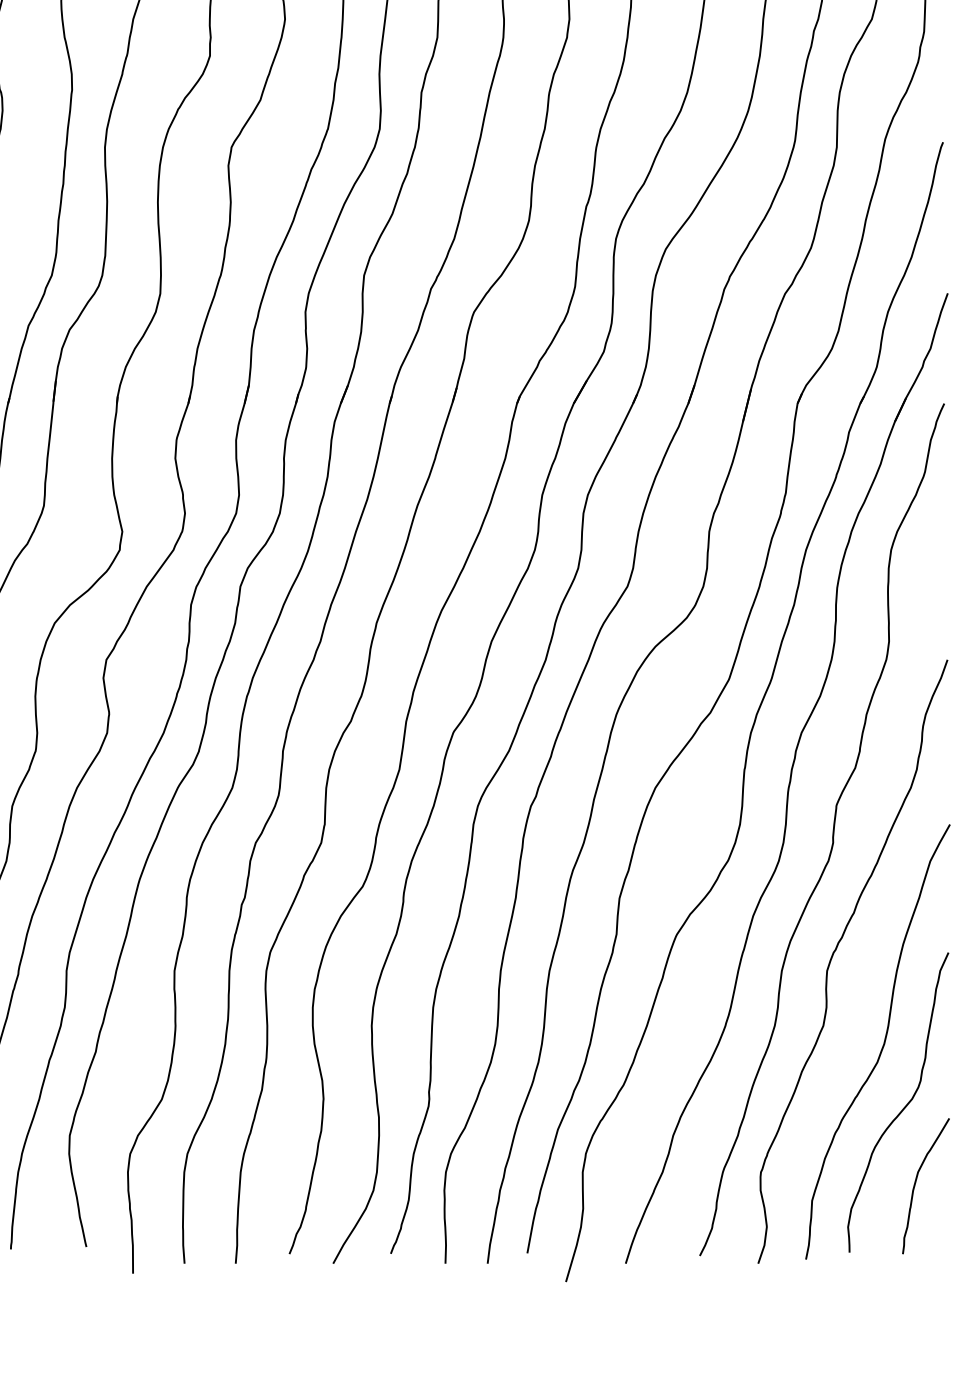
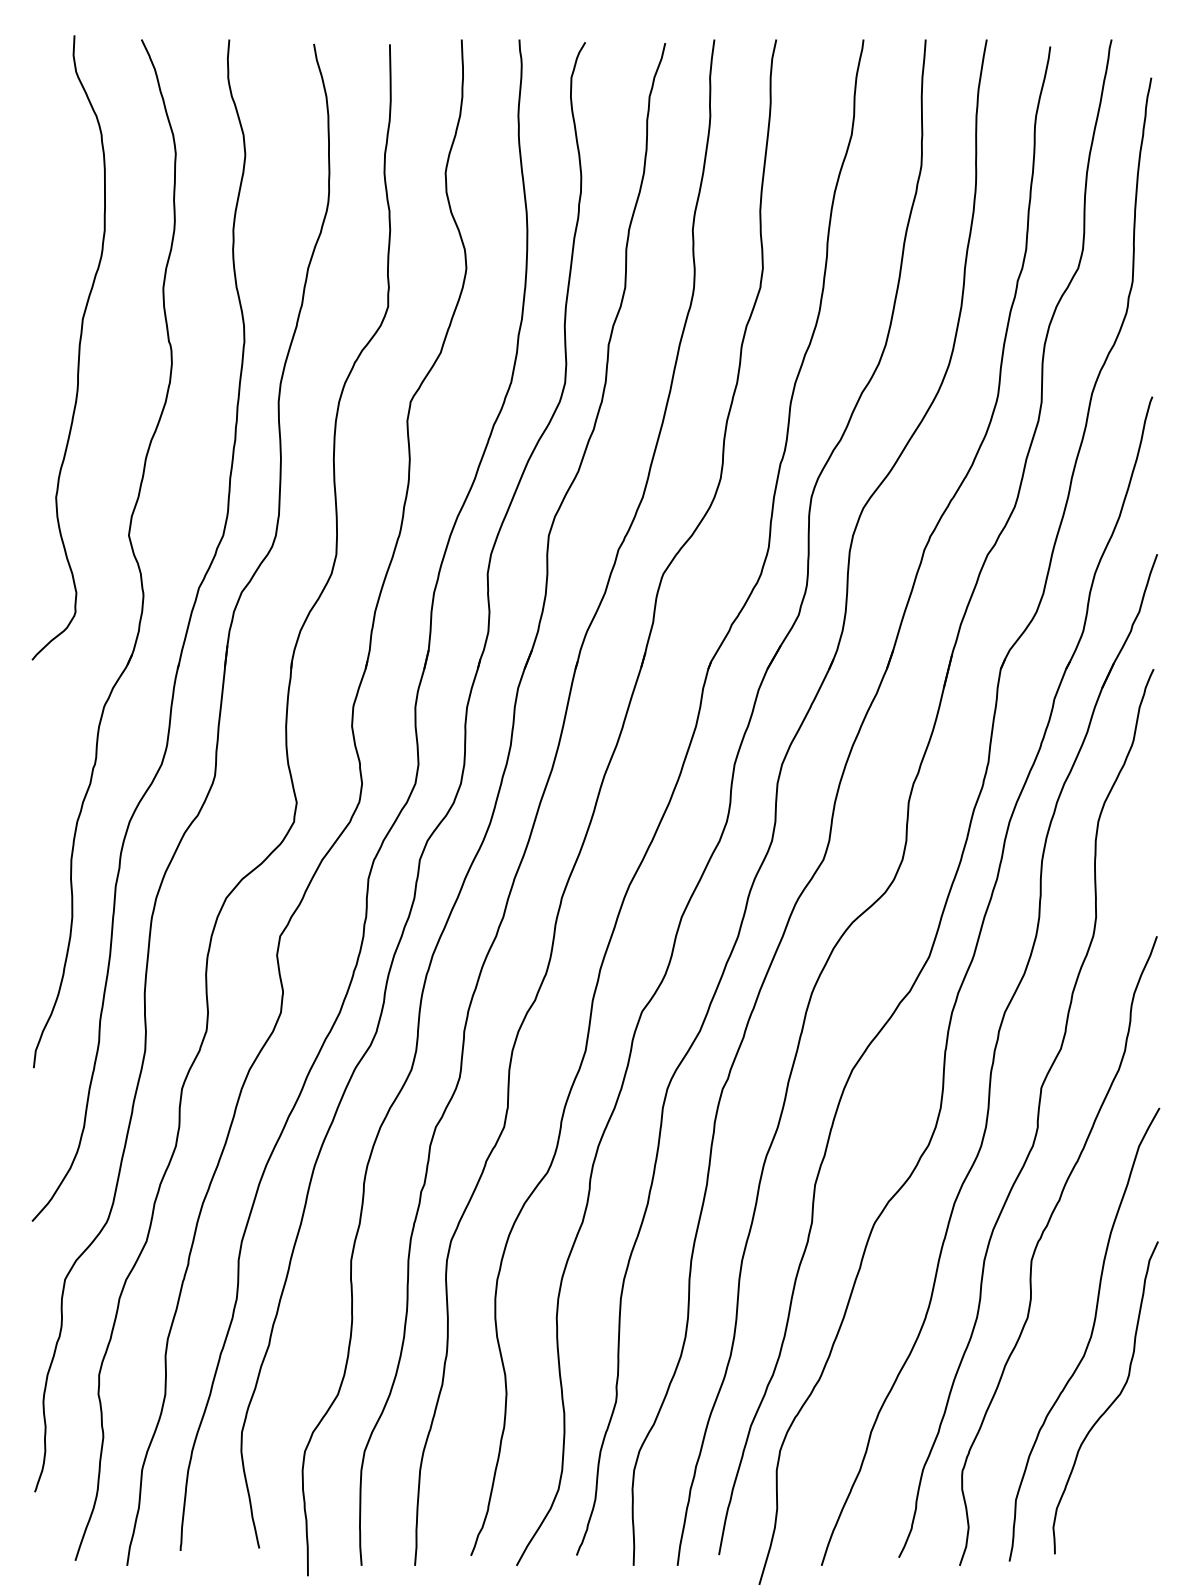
curve: (916, 1183) -> (1124, 1482), removed

